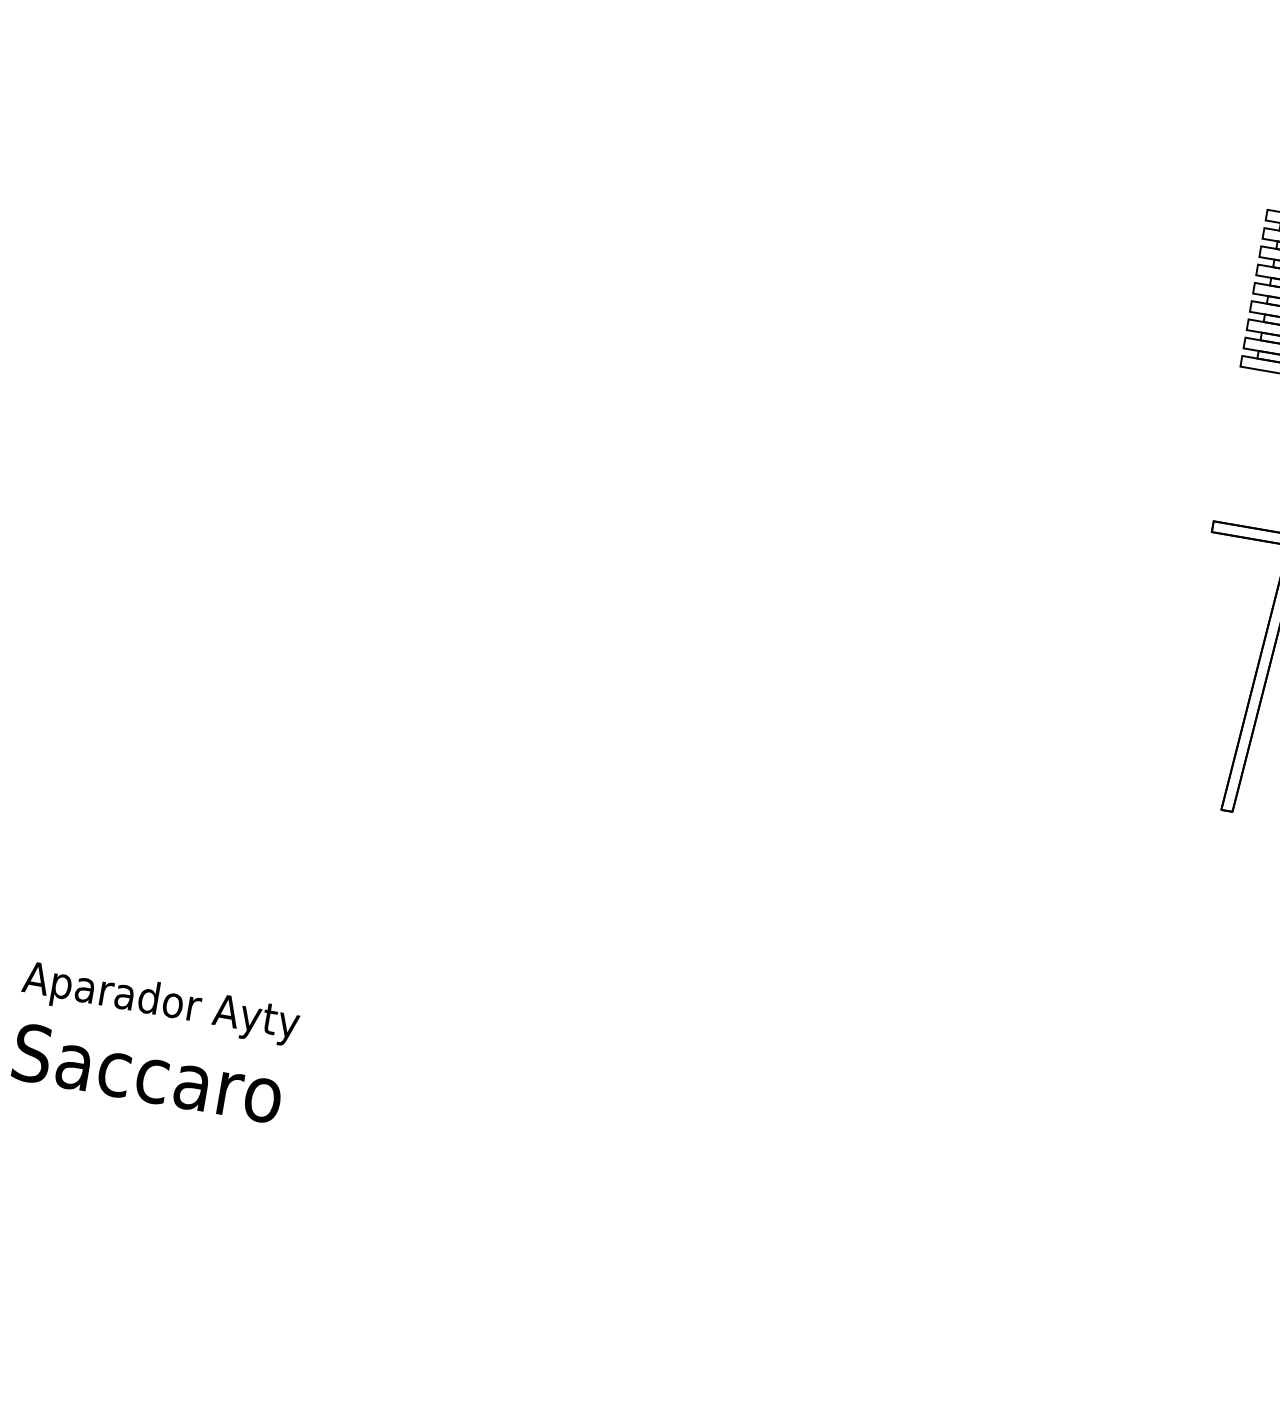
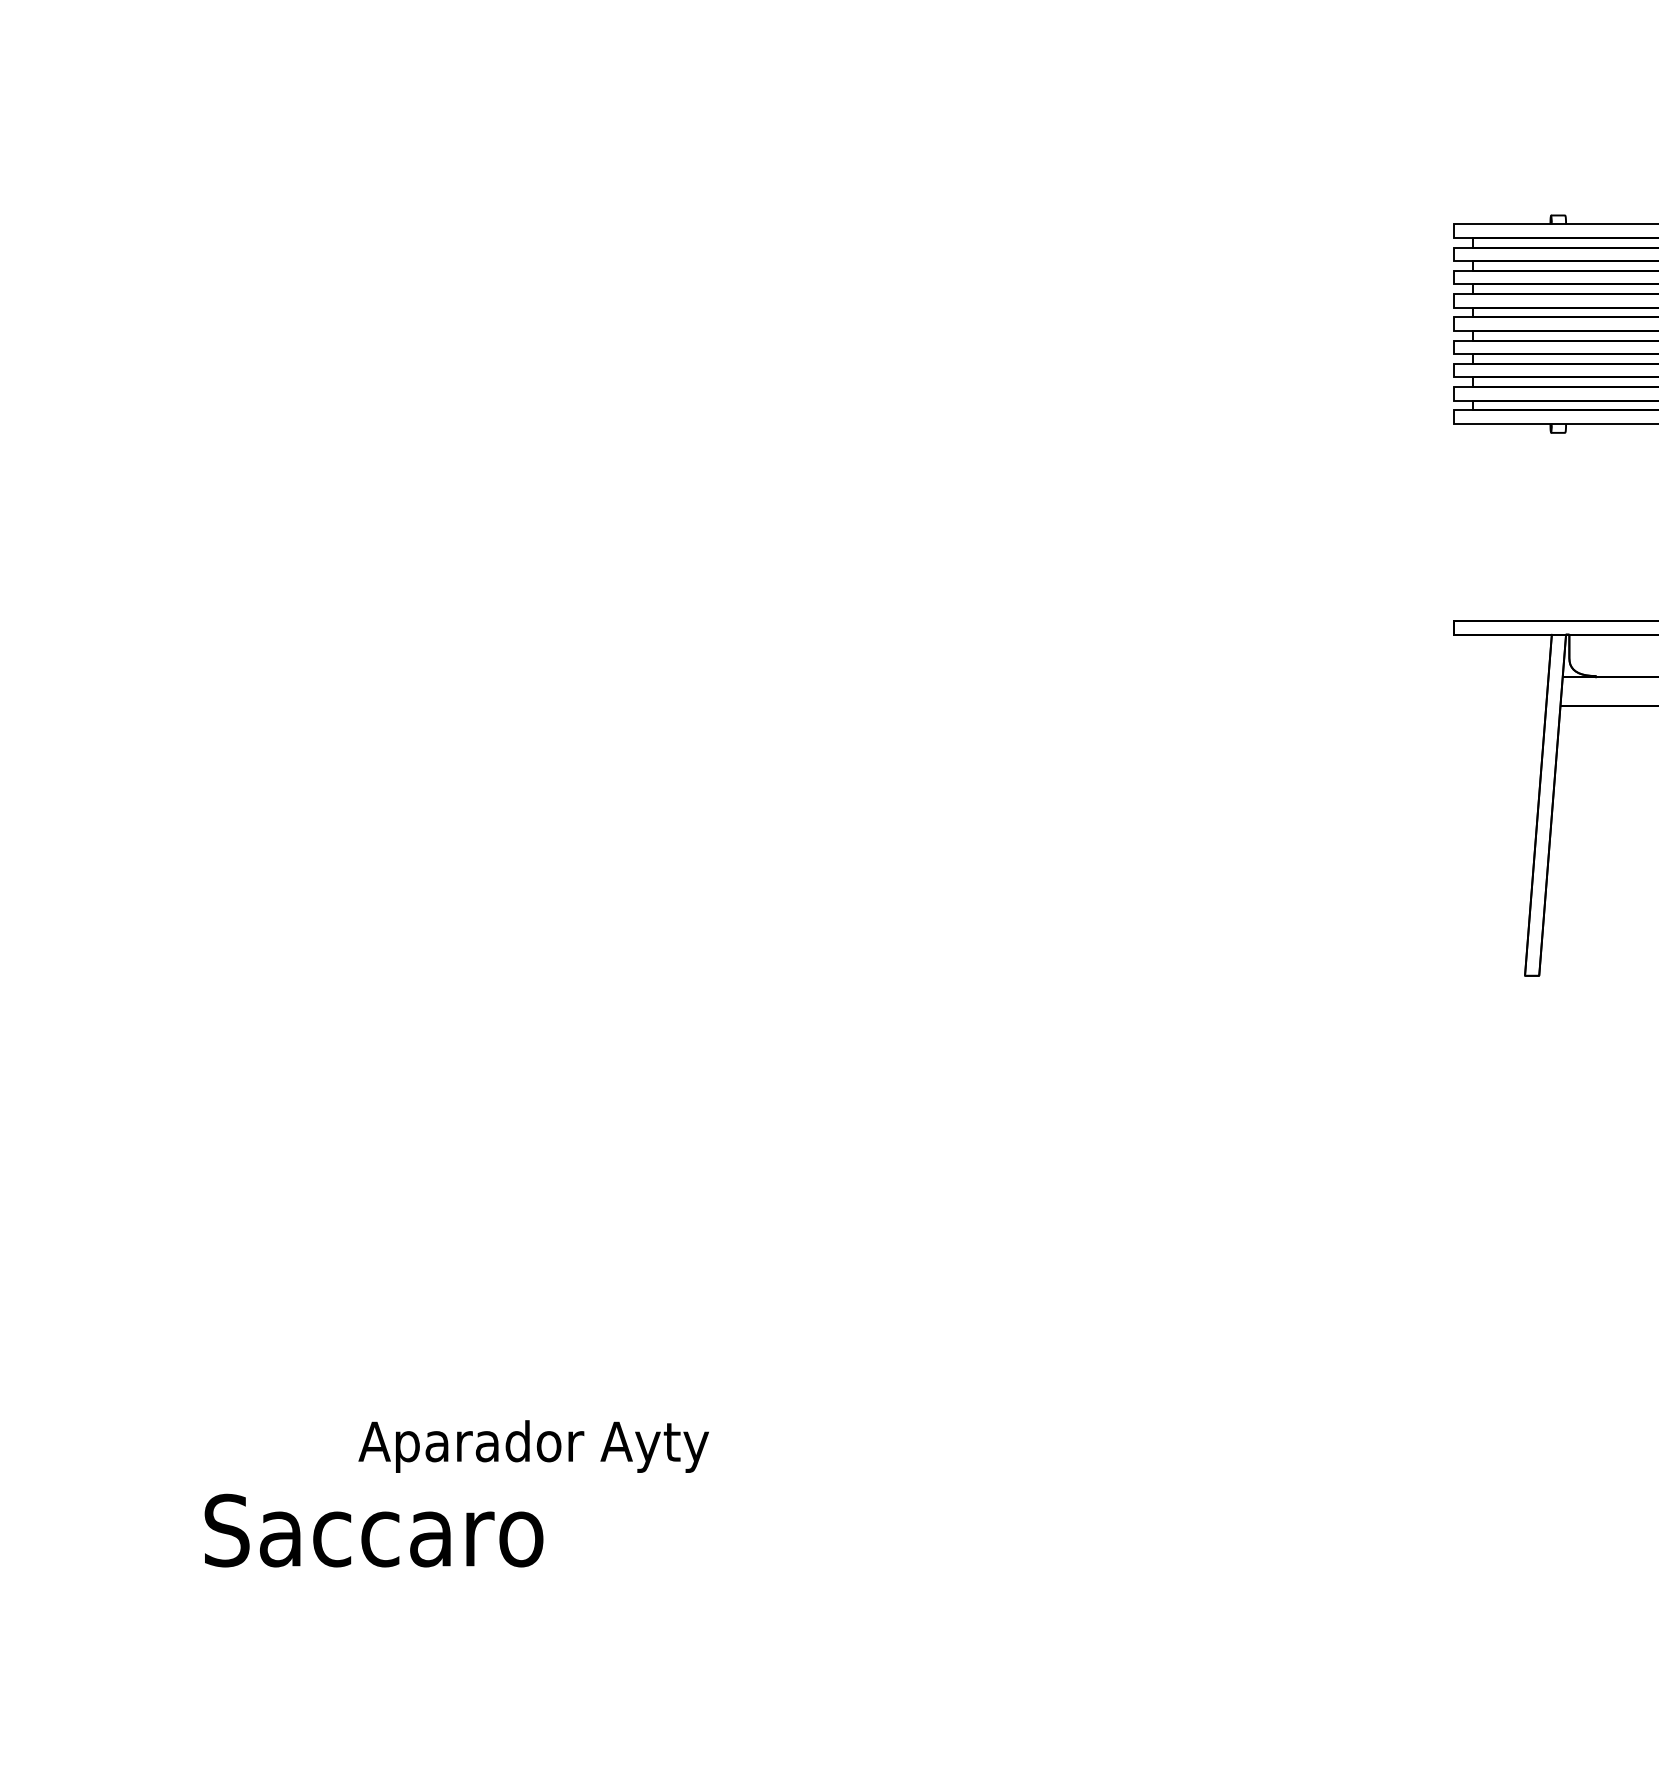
text: (160, 1003) -> (533, 1446), moved
text: (147, 1073) -> (373, 1530), moved

